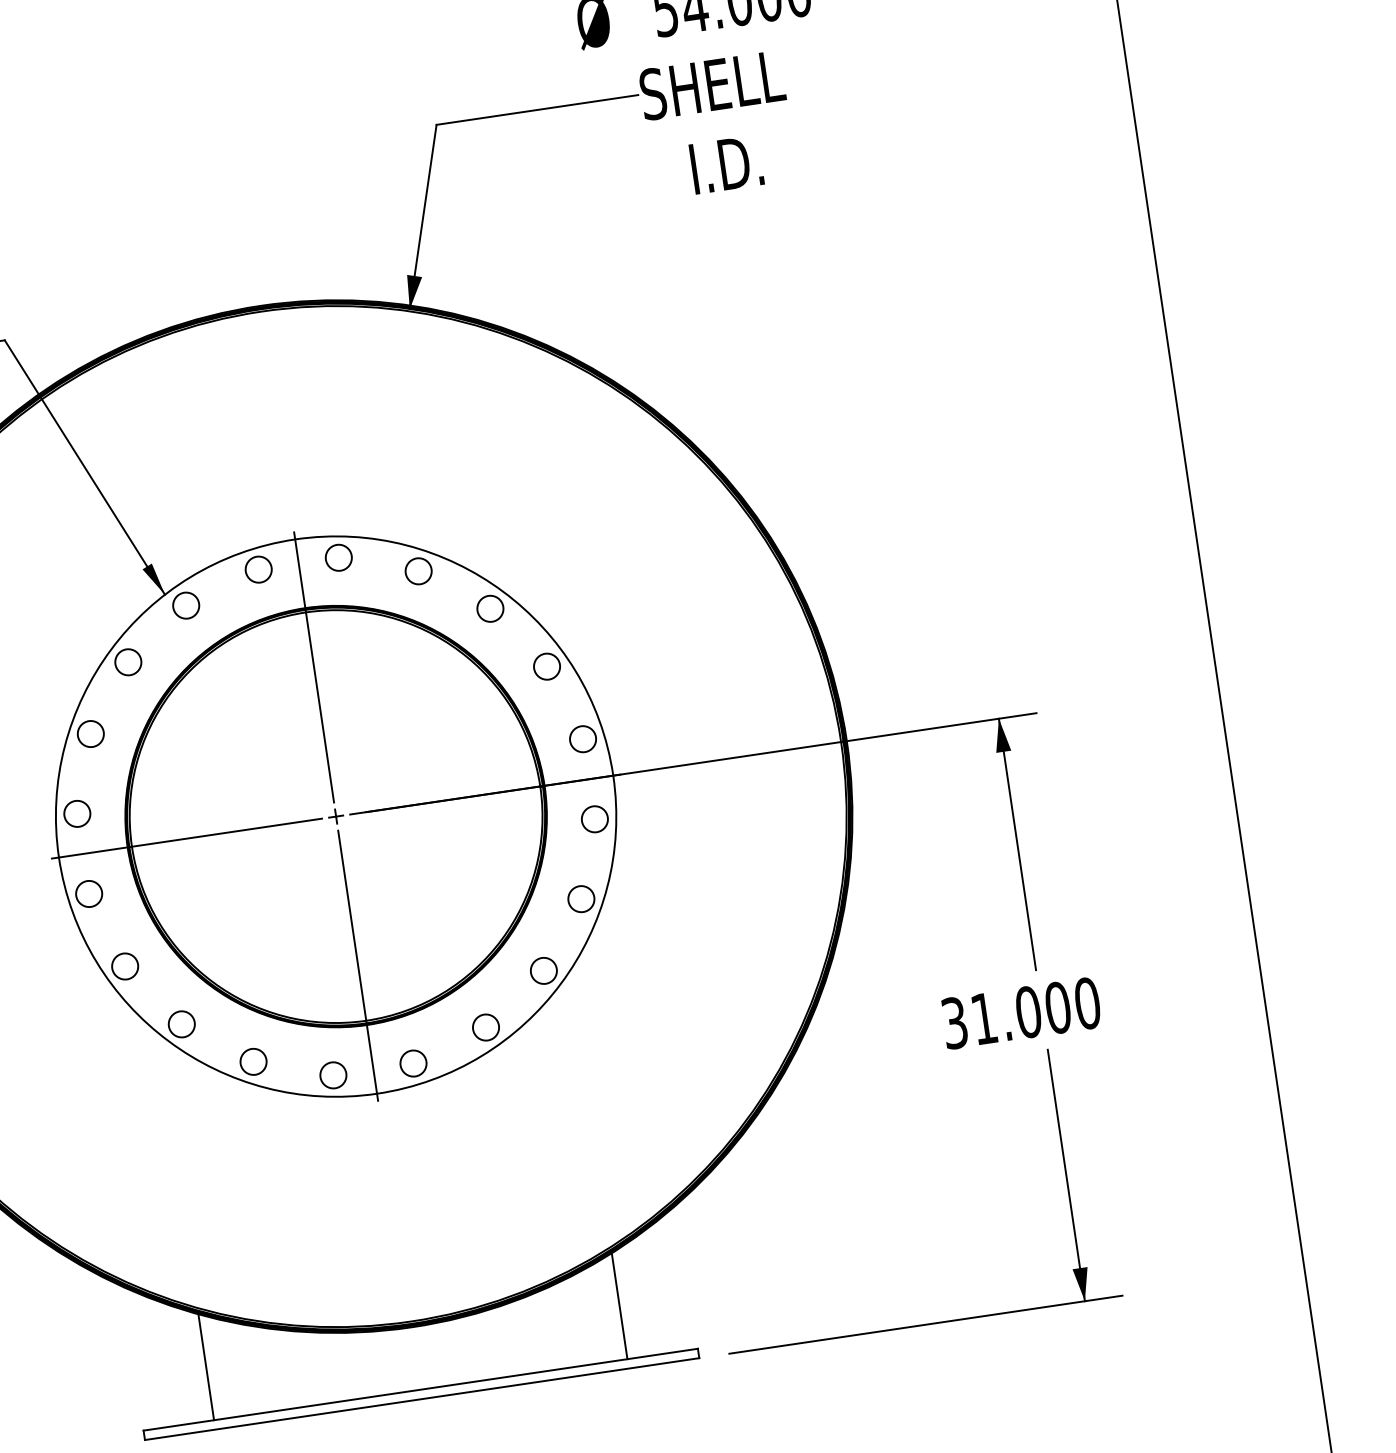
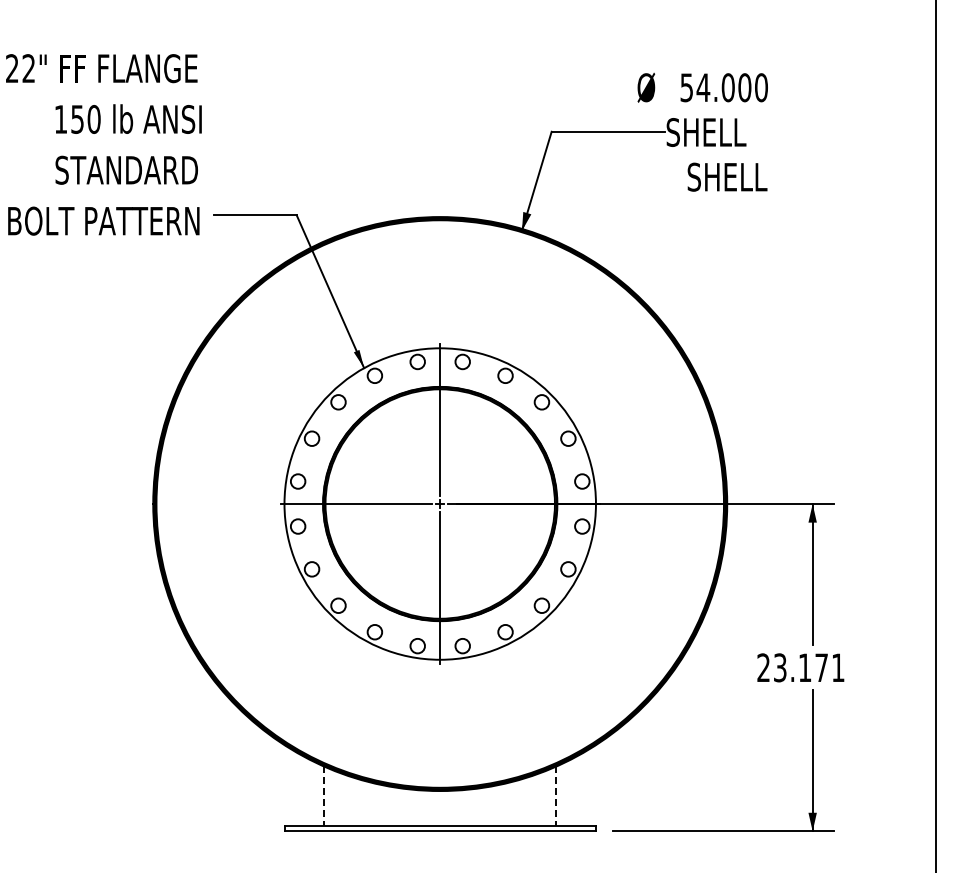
text: (761, 158) -> (727, 176), I.D. -> SHELL
text: (1020, 1012) -> (800, 667), 31.000 -> 23.171
line: (619, 1306) -> (556, 796), solid -> dashed
line: (207, 1367) -> (324, 796), solid -> dashed

